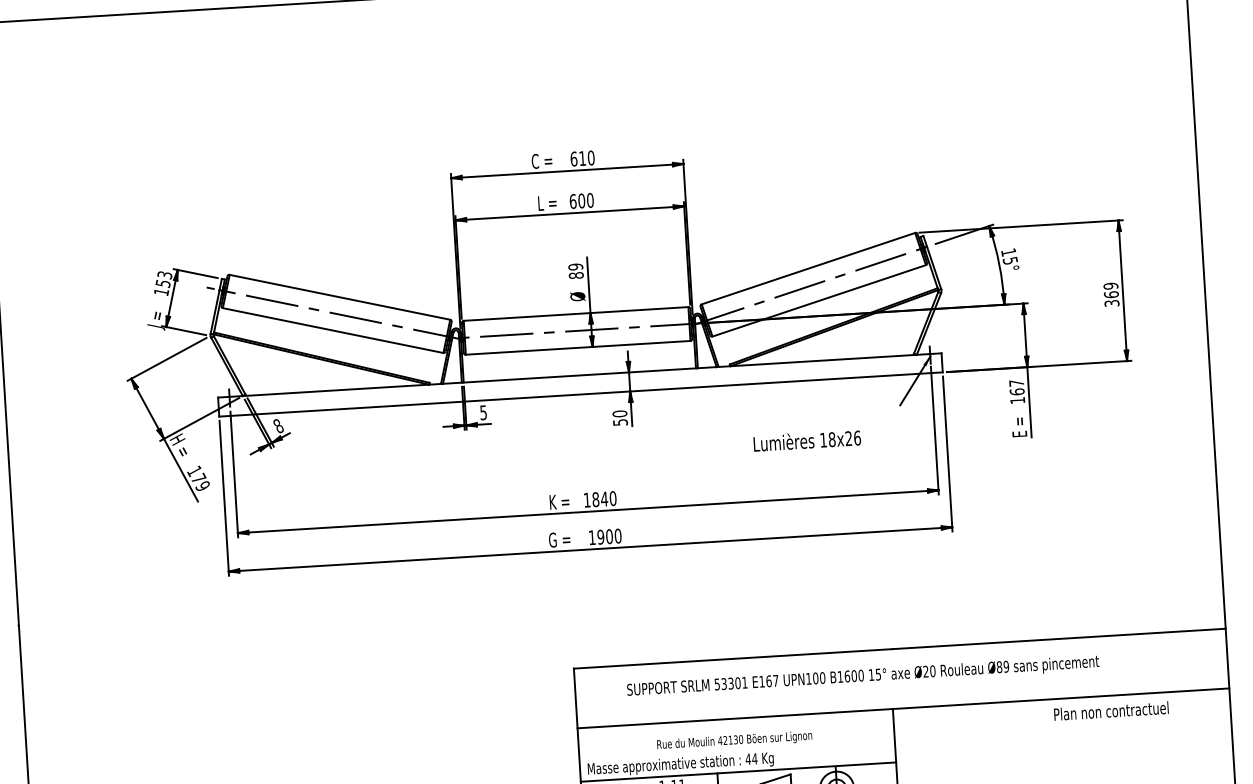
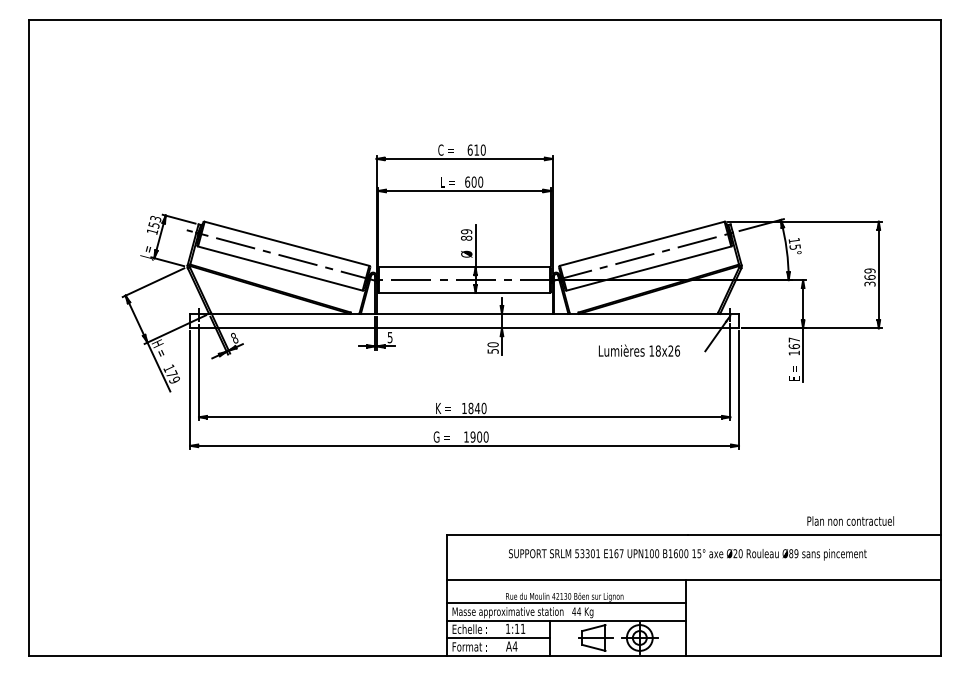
text: (807, 440) -> (639, 350), moved
text: (862, 676) -> (687, 554), moved
text: (1111, 710) -> (850, 520), moved
line: (736, 749) -> (565, 603), added

